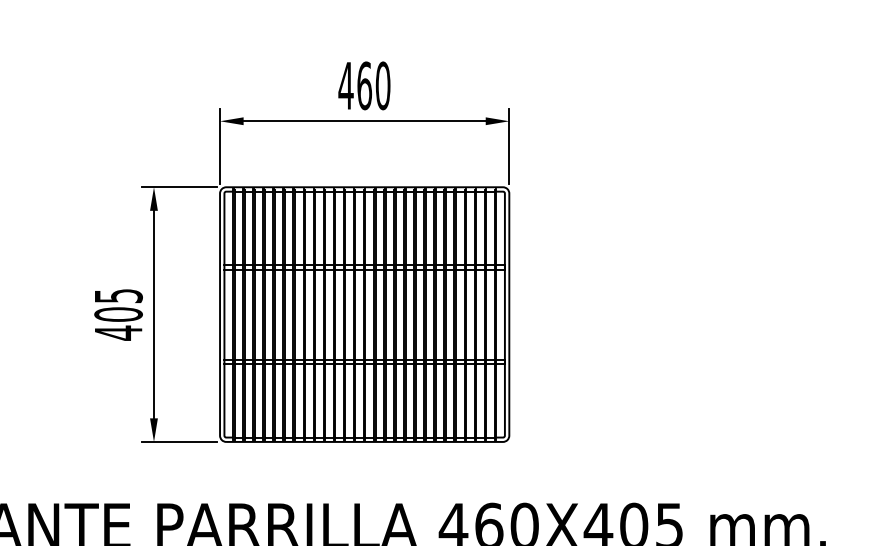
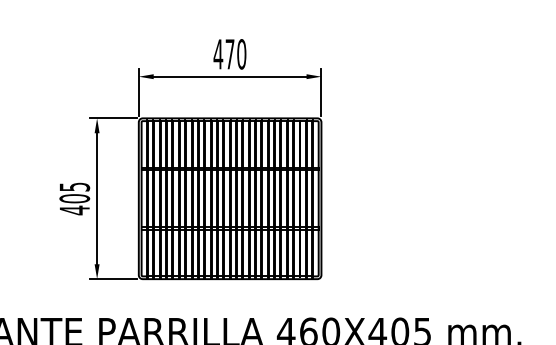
text: (363, 86) -> (229, 54), 460 -> 470

